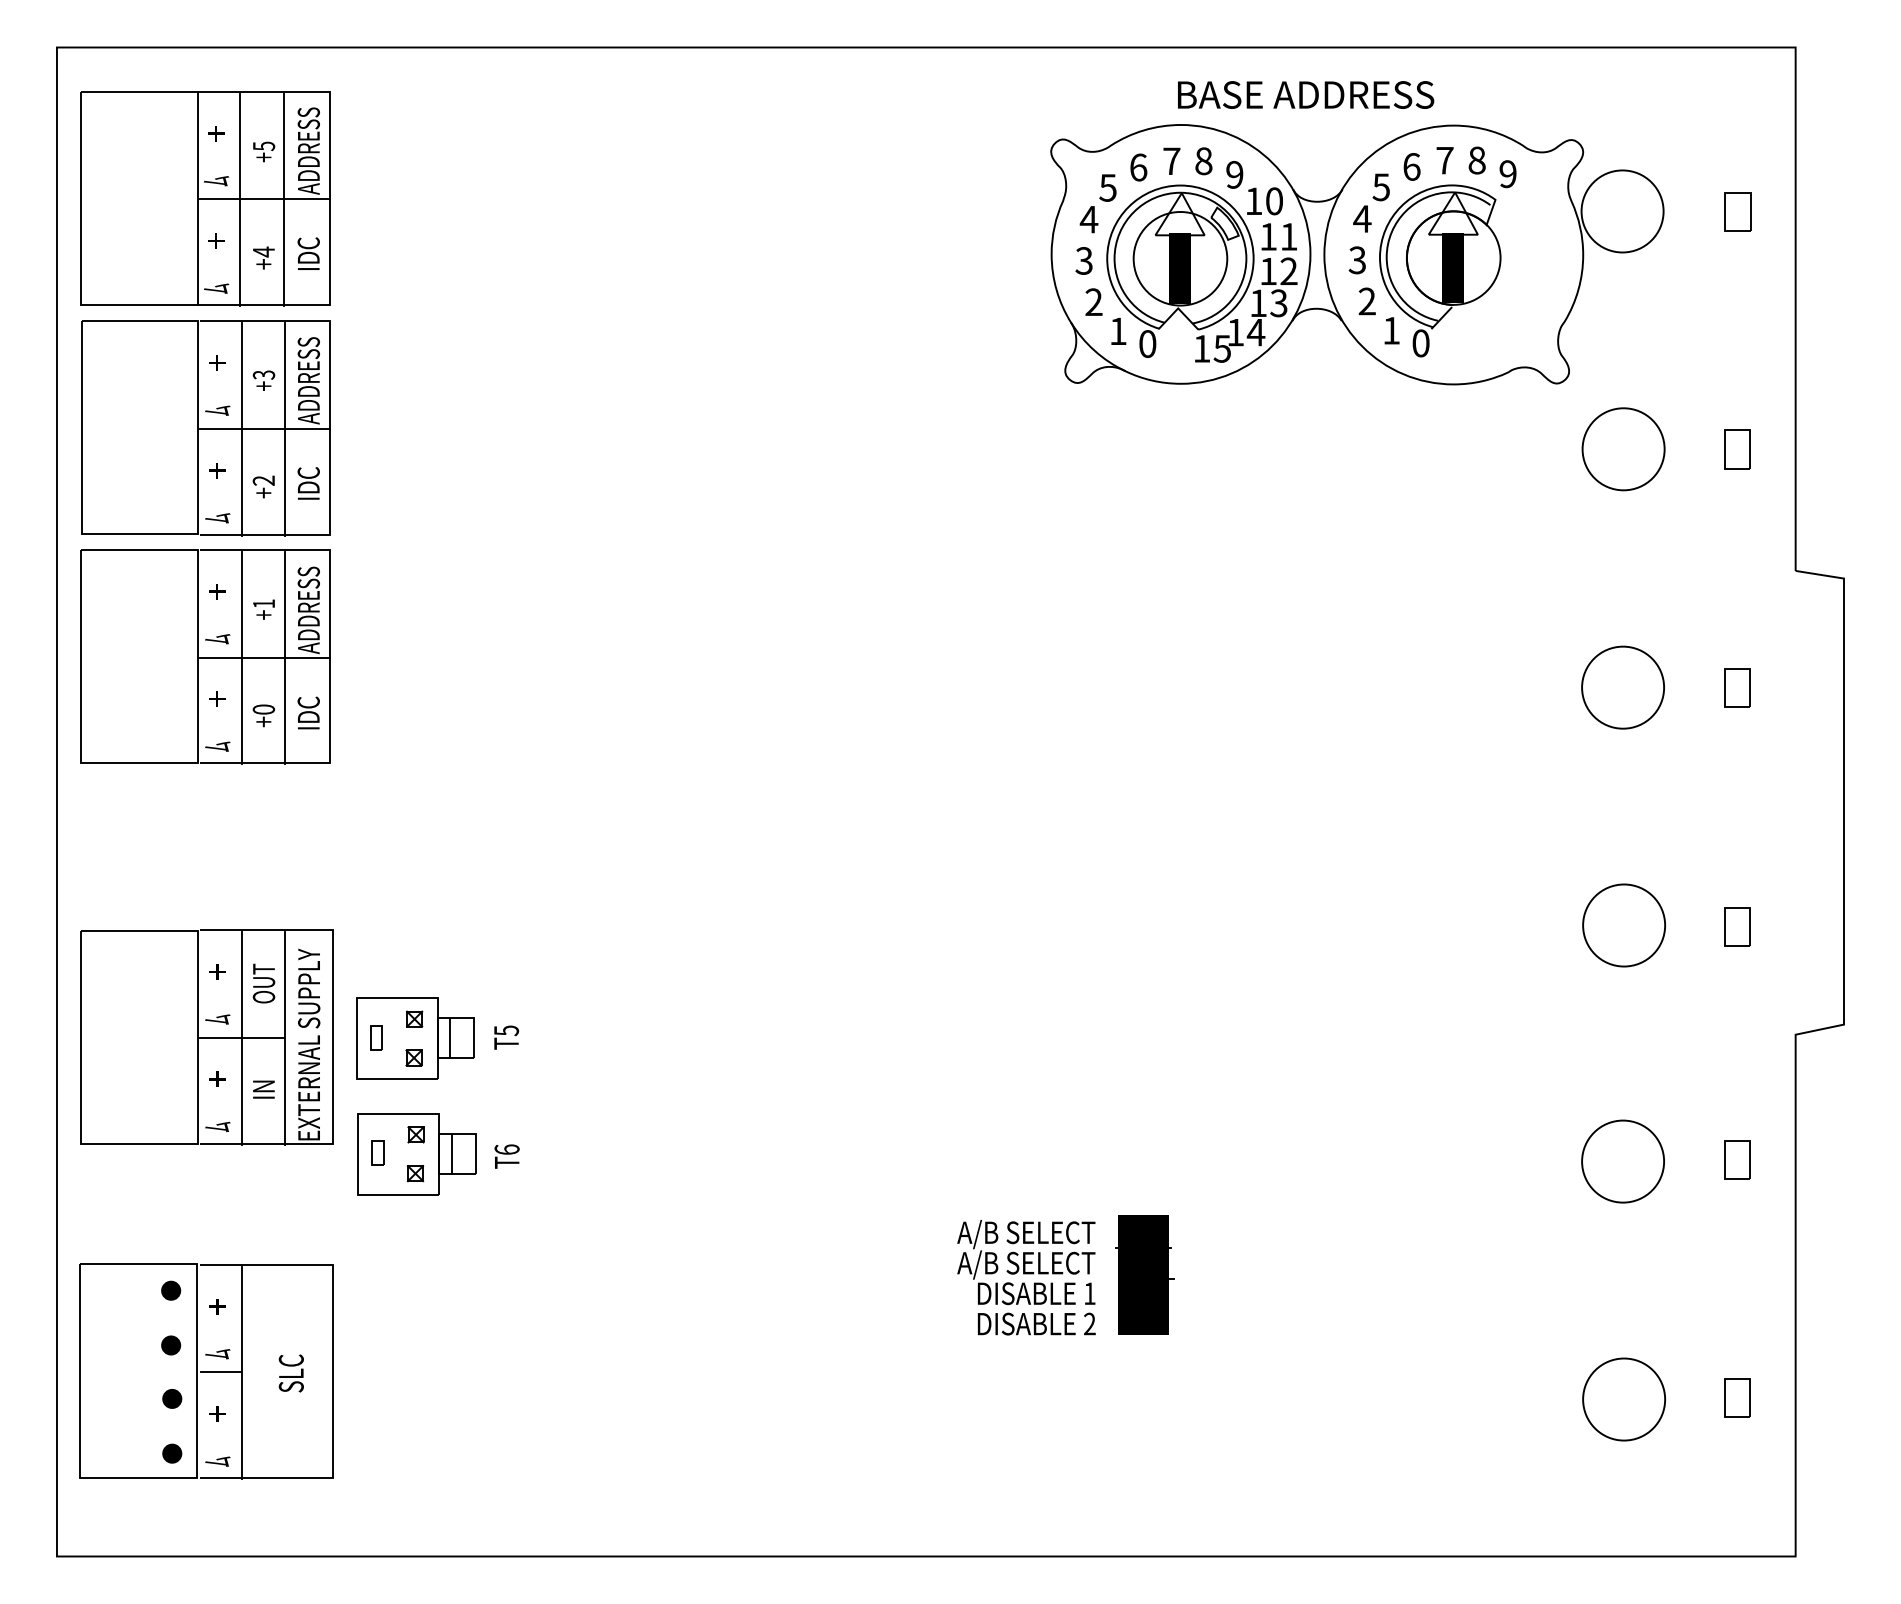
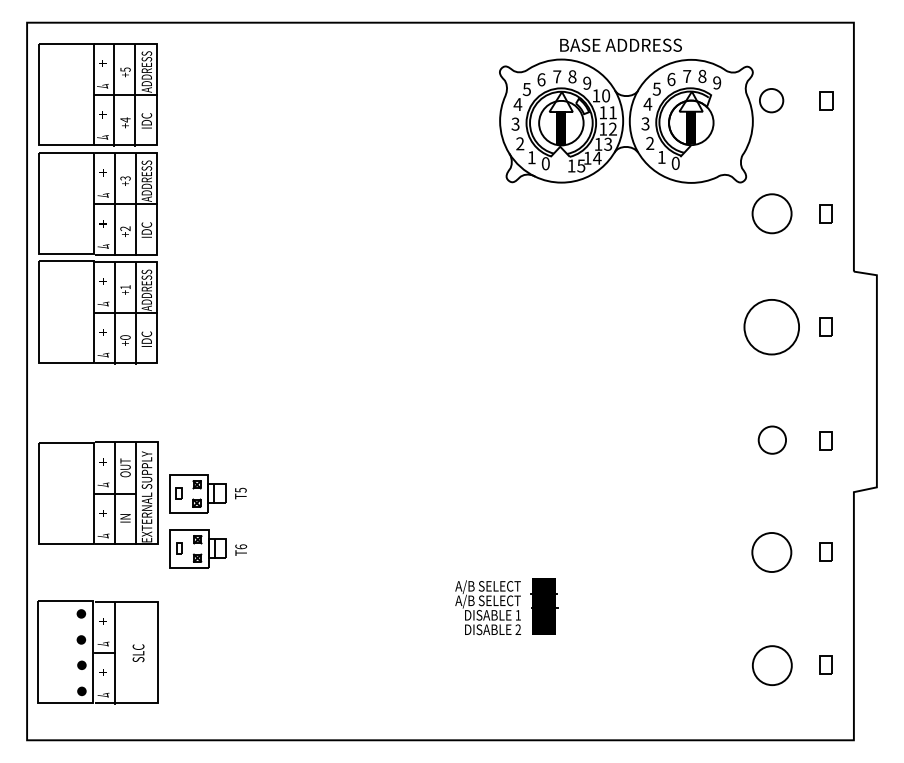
circle: (1622, 211) -> (771, 100), size x0.6
circle: (1622, 686) -> (771, 326), size x1.4
circle: (1624, 923) -> (772, 439), size x0.7

